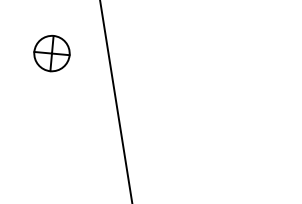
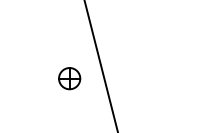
part: (51, 53) -> (69, 78), moved

